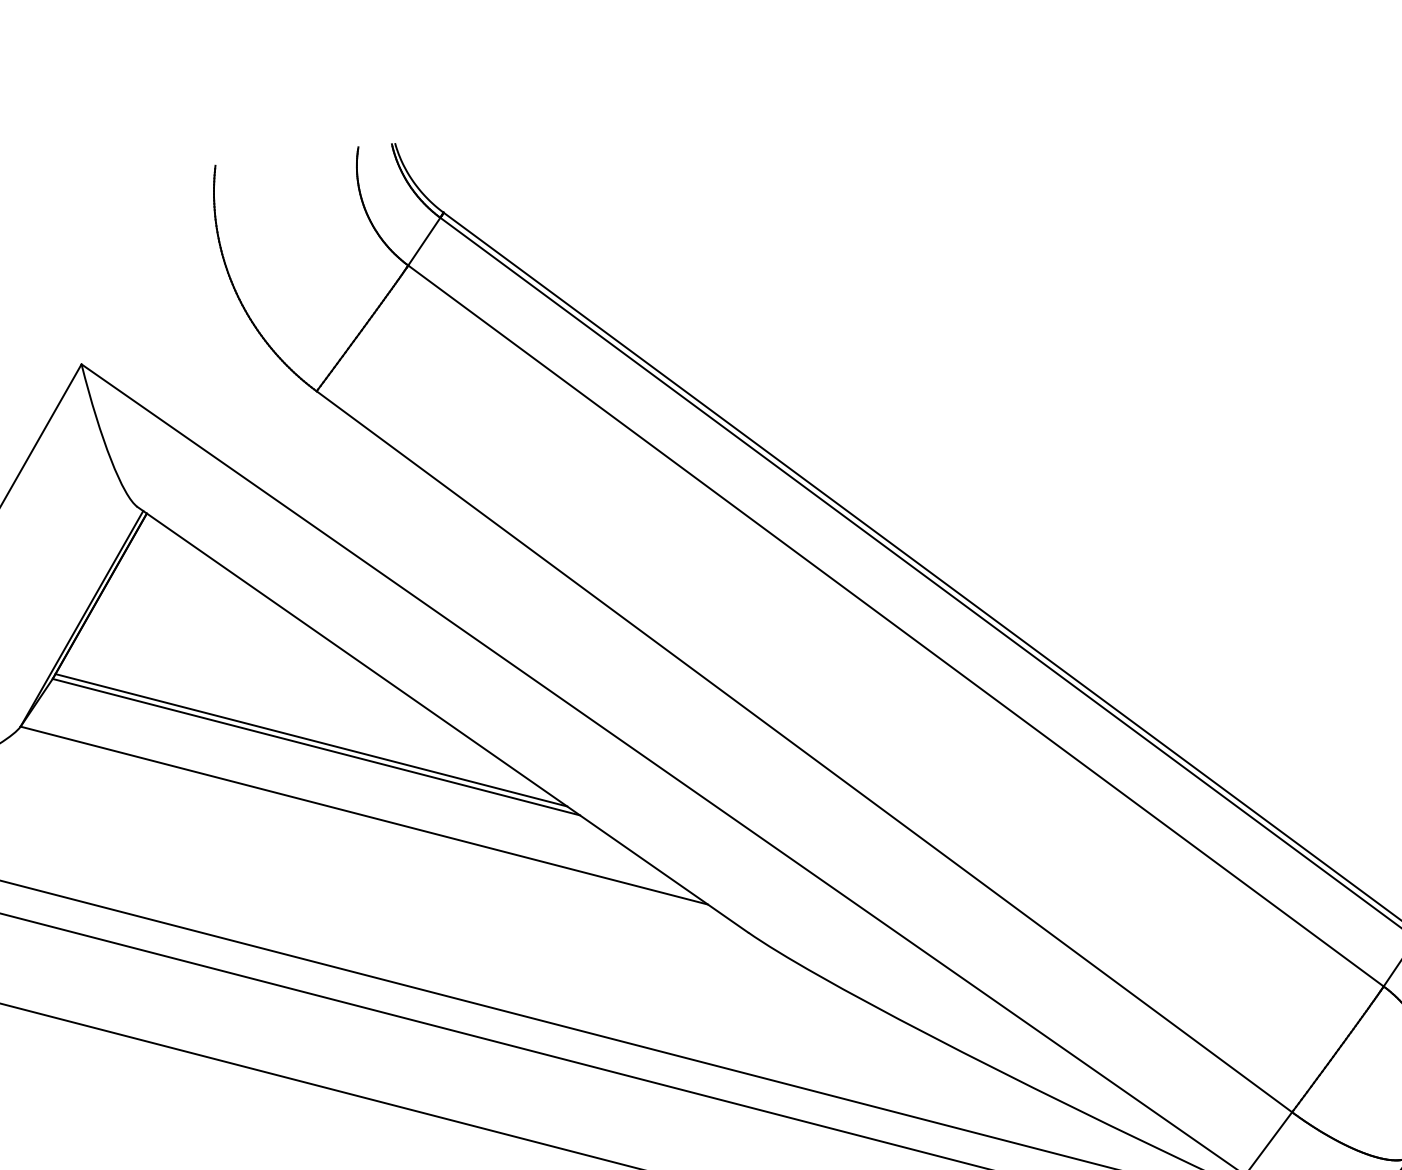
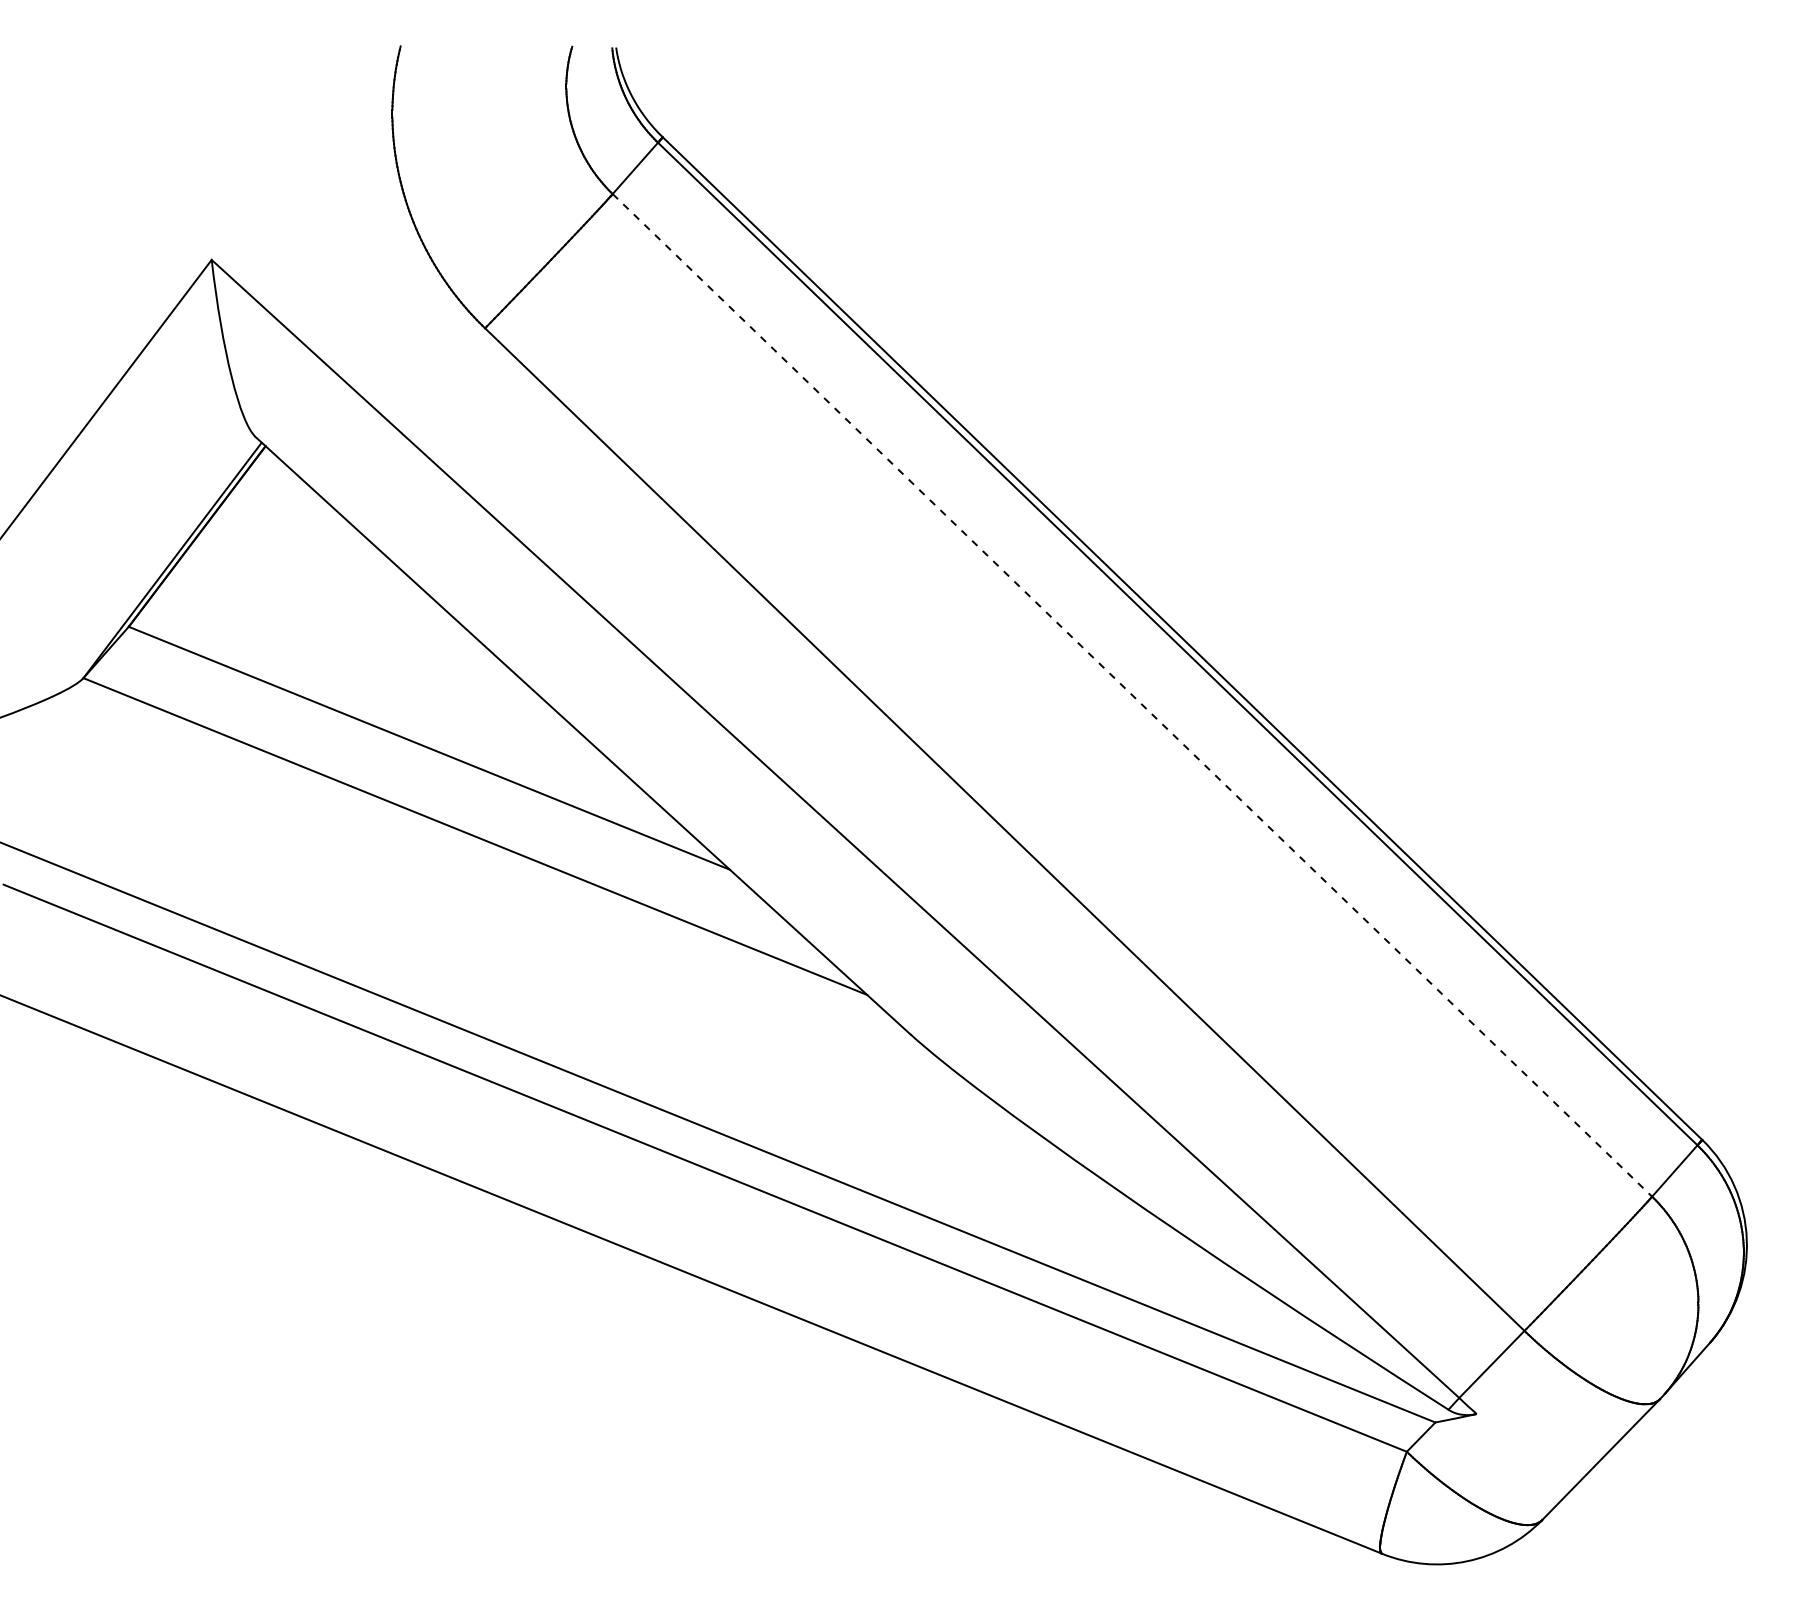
line: (896, 626) -> (1132, 695), solid -> dashed
line: (311, 740) -> (424, 739), removed

